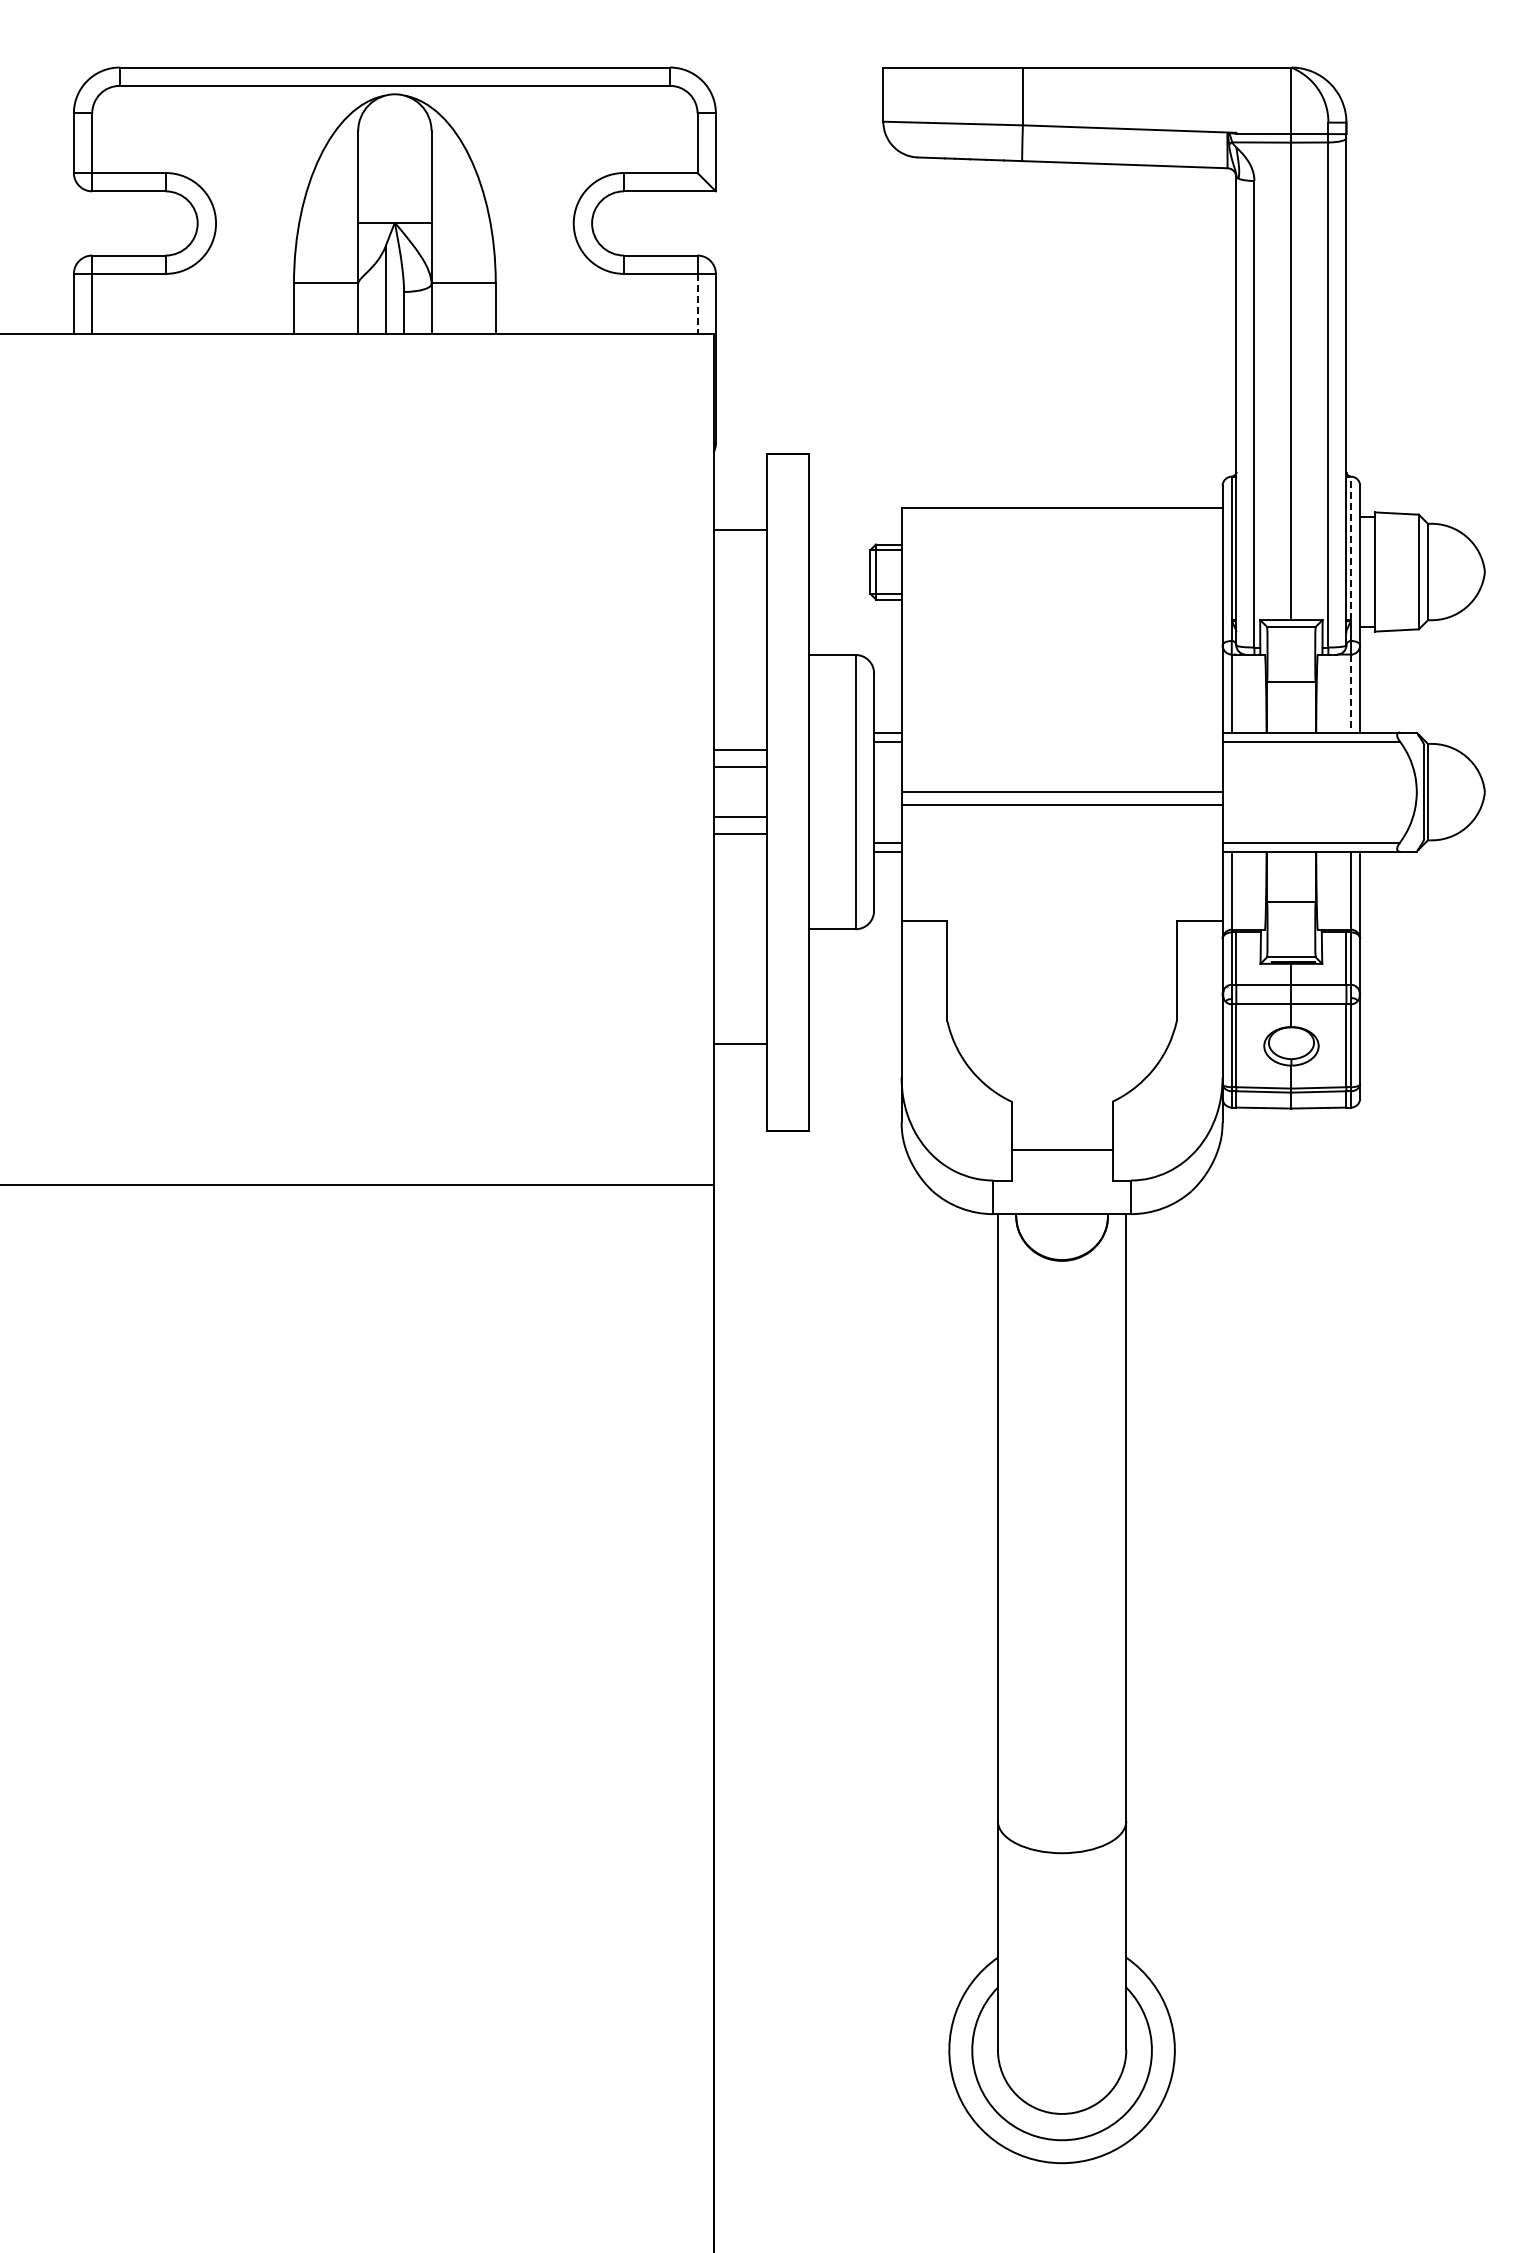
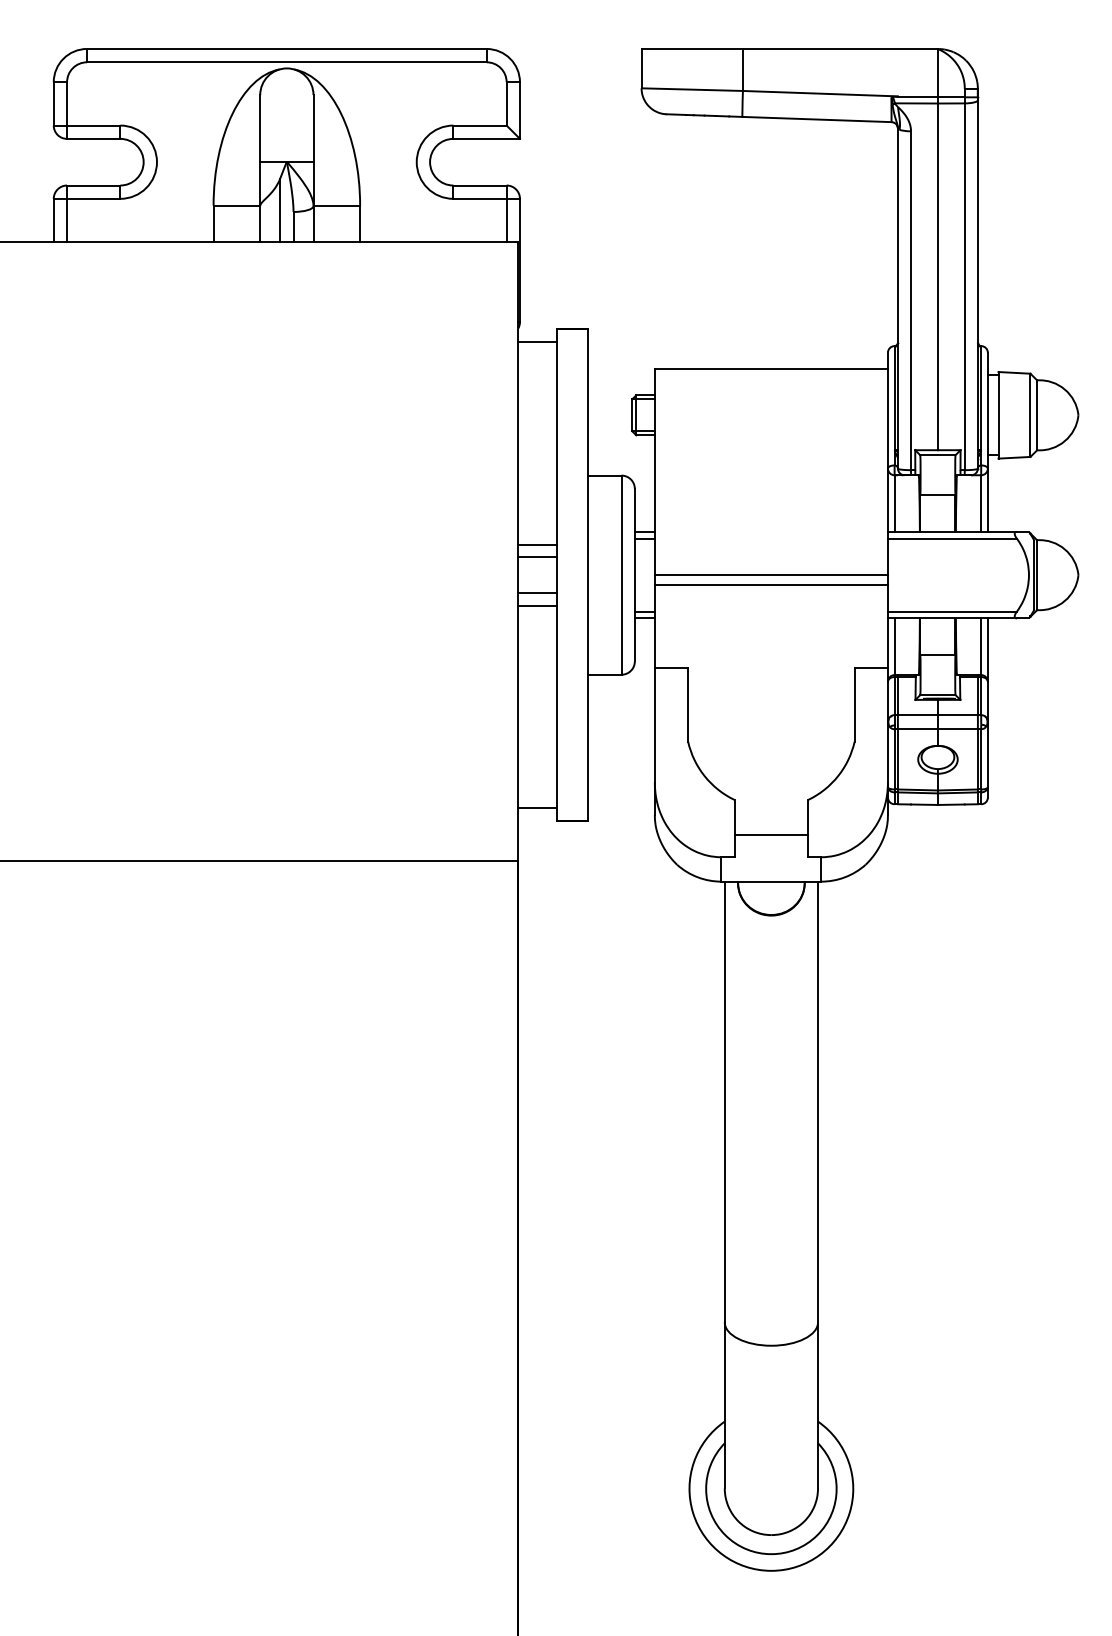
line: (697, 303) -> (506, 220), dashed -> solid
line: (739, 530) -> (537, 342), moved
line: (1351, 548) -> (981, 398), dashed -> solid
line: (1351, 693) -> (981, 503), dashed -> solid
line: (739, 1044) -> (537, 808), moved

